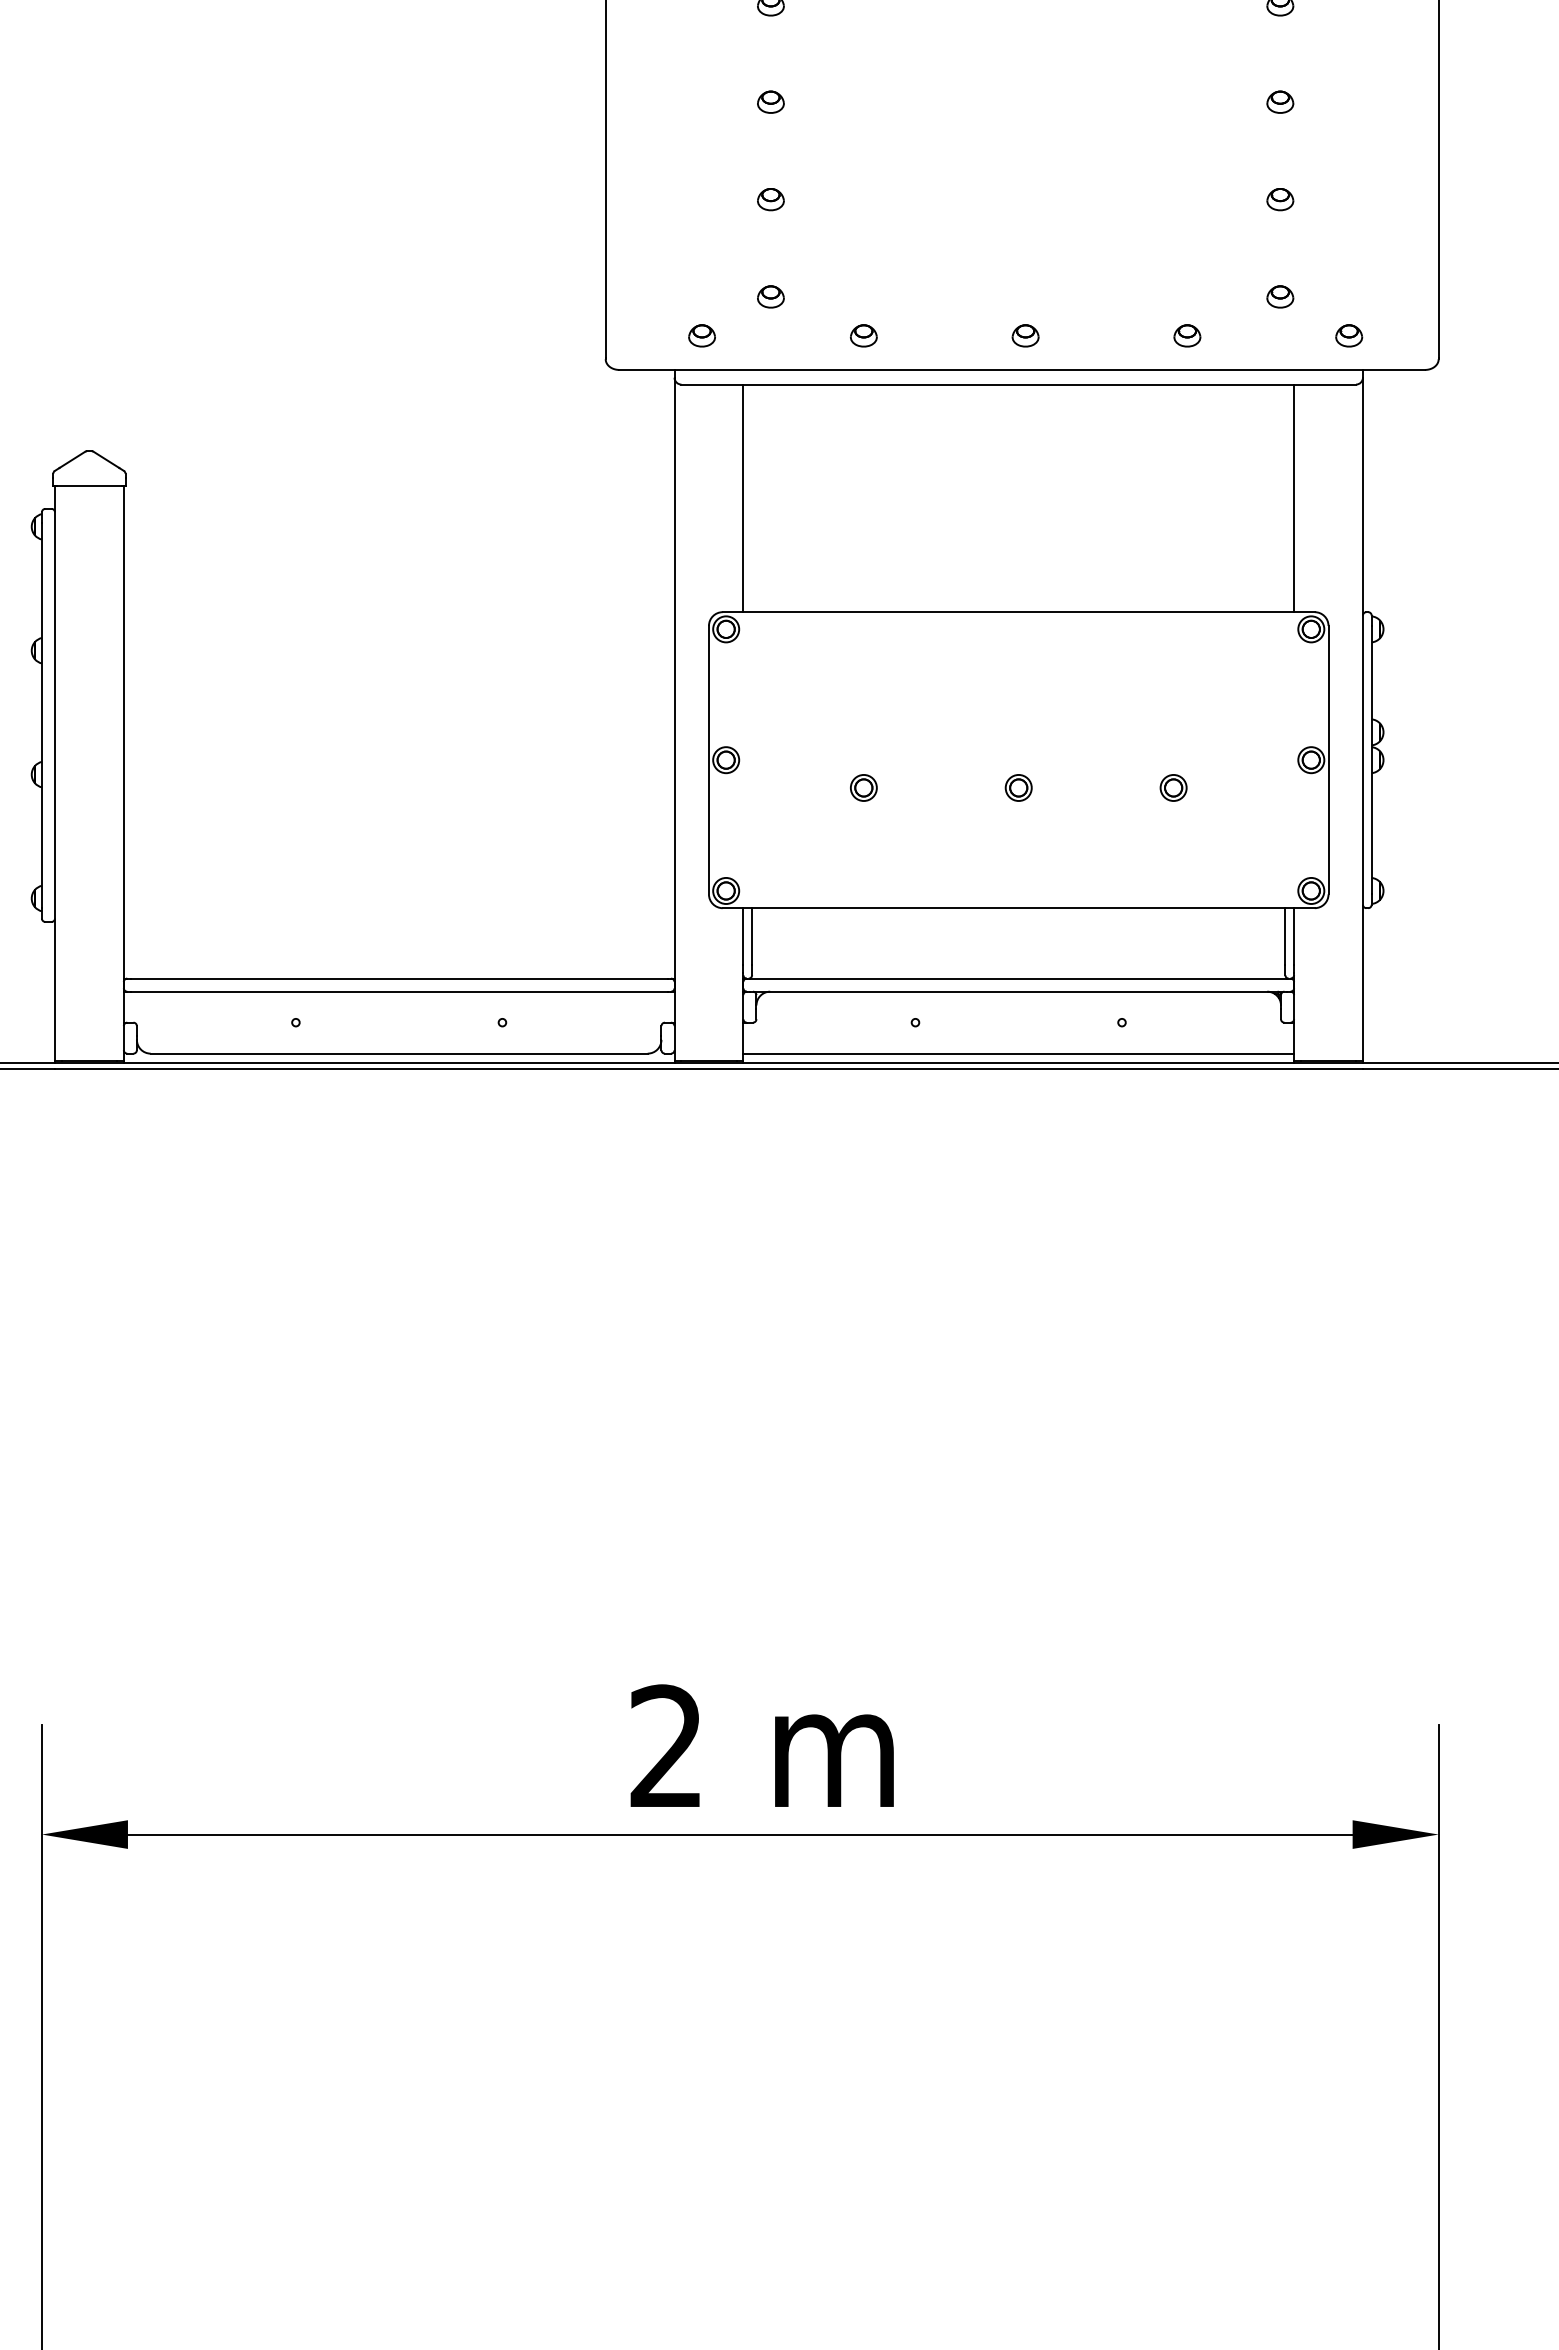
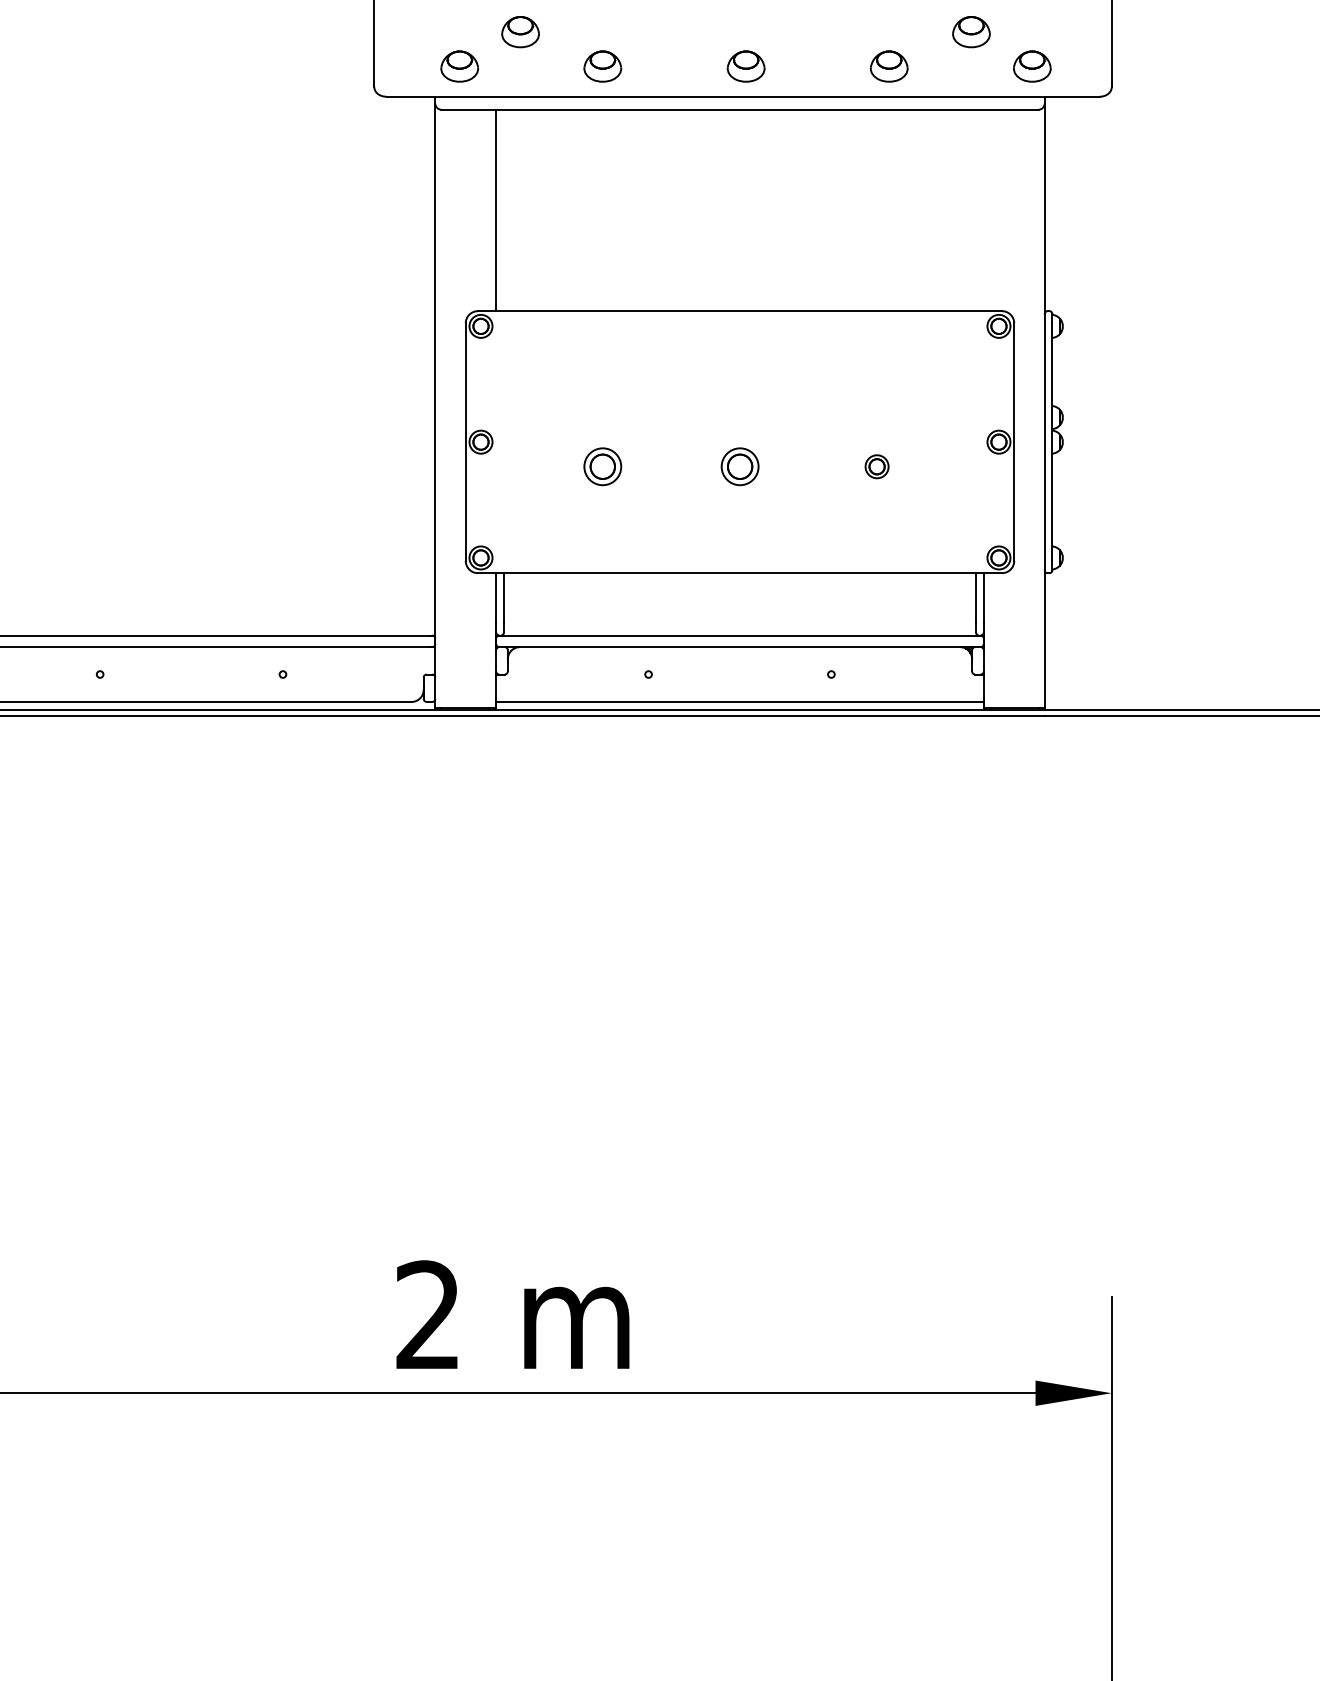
part: (770, 296) -> (520, 31), size x1.6
part: (1280, 296) -> (971, 31), size x1.6
part: (701, 335) -> (459, 66), size x1.6
part: (863, 335) -> (602, 66), size x1.6
part: (1025, 335) -> (745, 66), size x1.6
part: (1187, 335) -> (889, 66), size x1.6
part: (1349, 335) -> (1032, 66), size x1.6
line: (1294, 498) -> (984, 210), removed
part: (863, 787) -> (602, 466), size x1.6
part: (1018, 787) -> (739, 466), size x1.6

